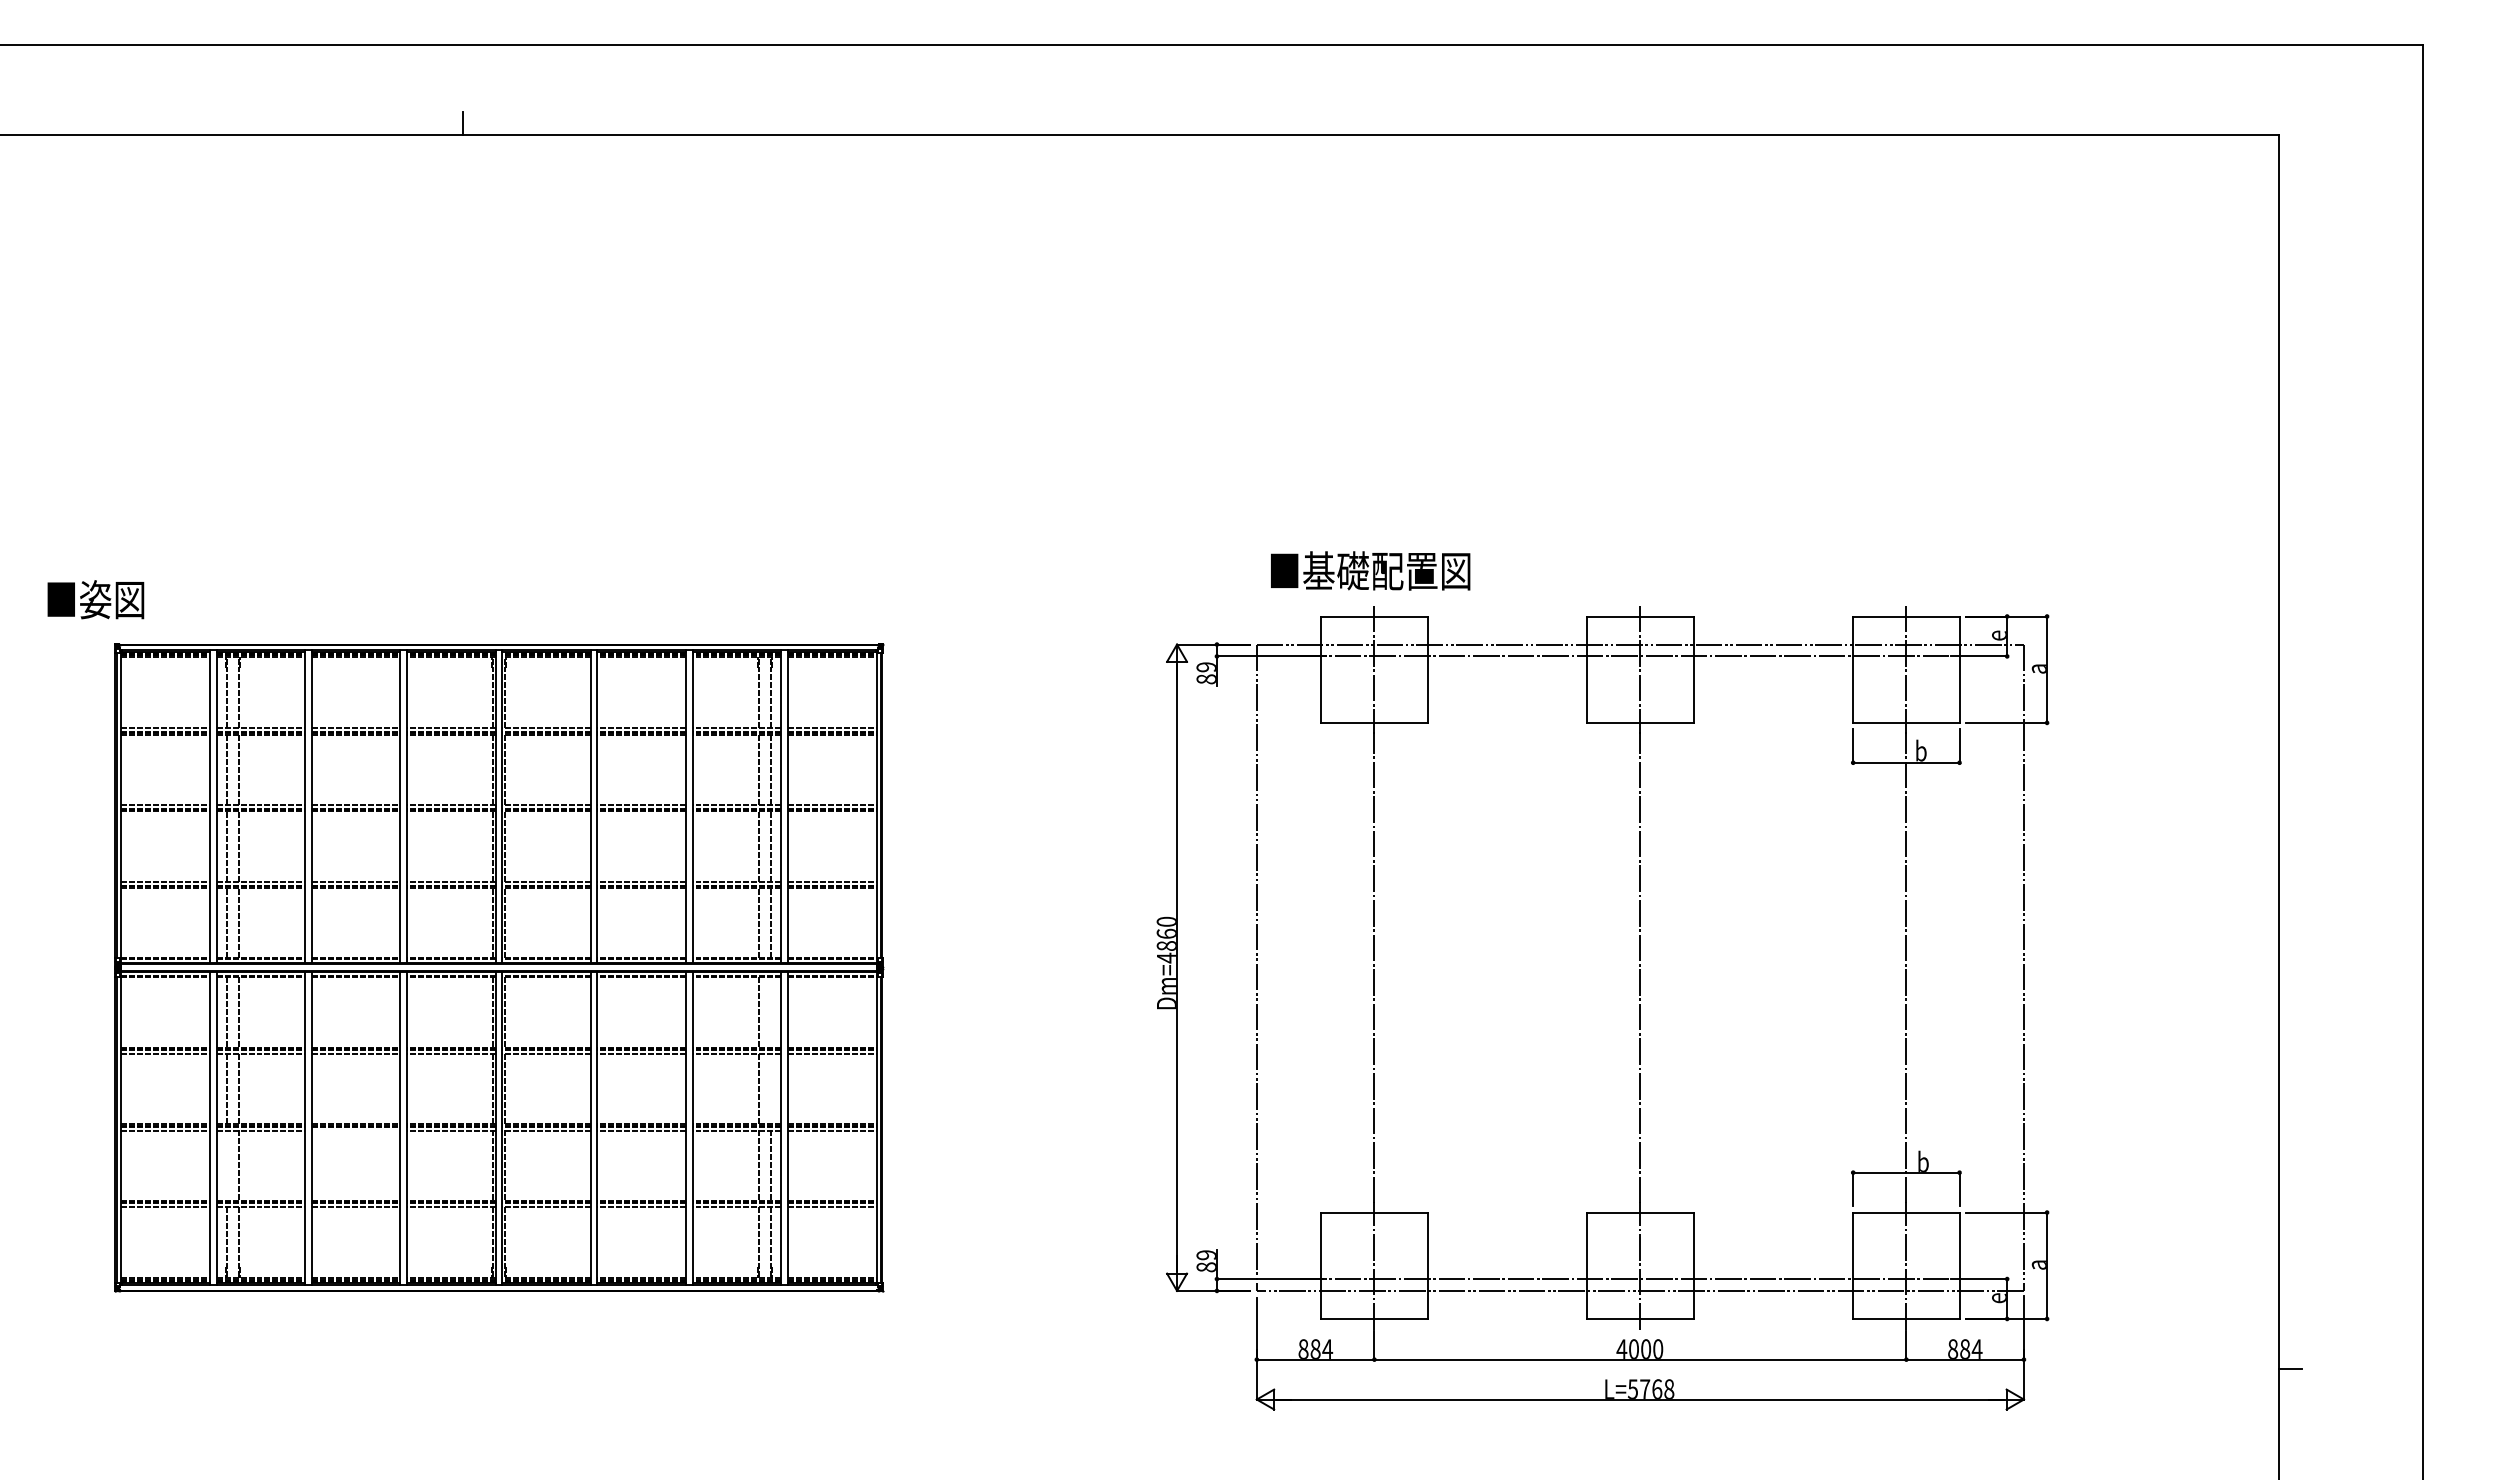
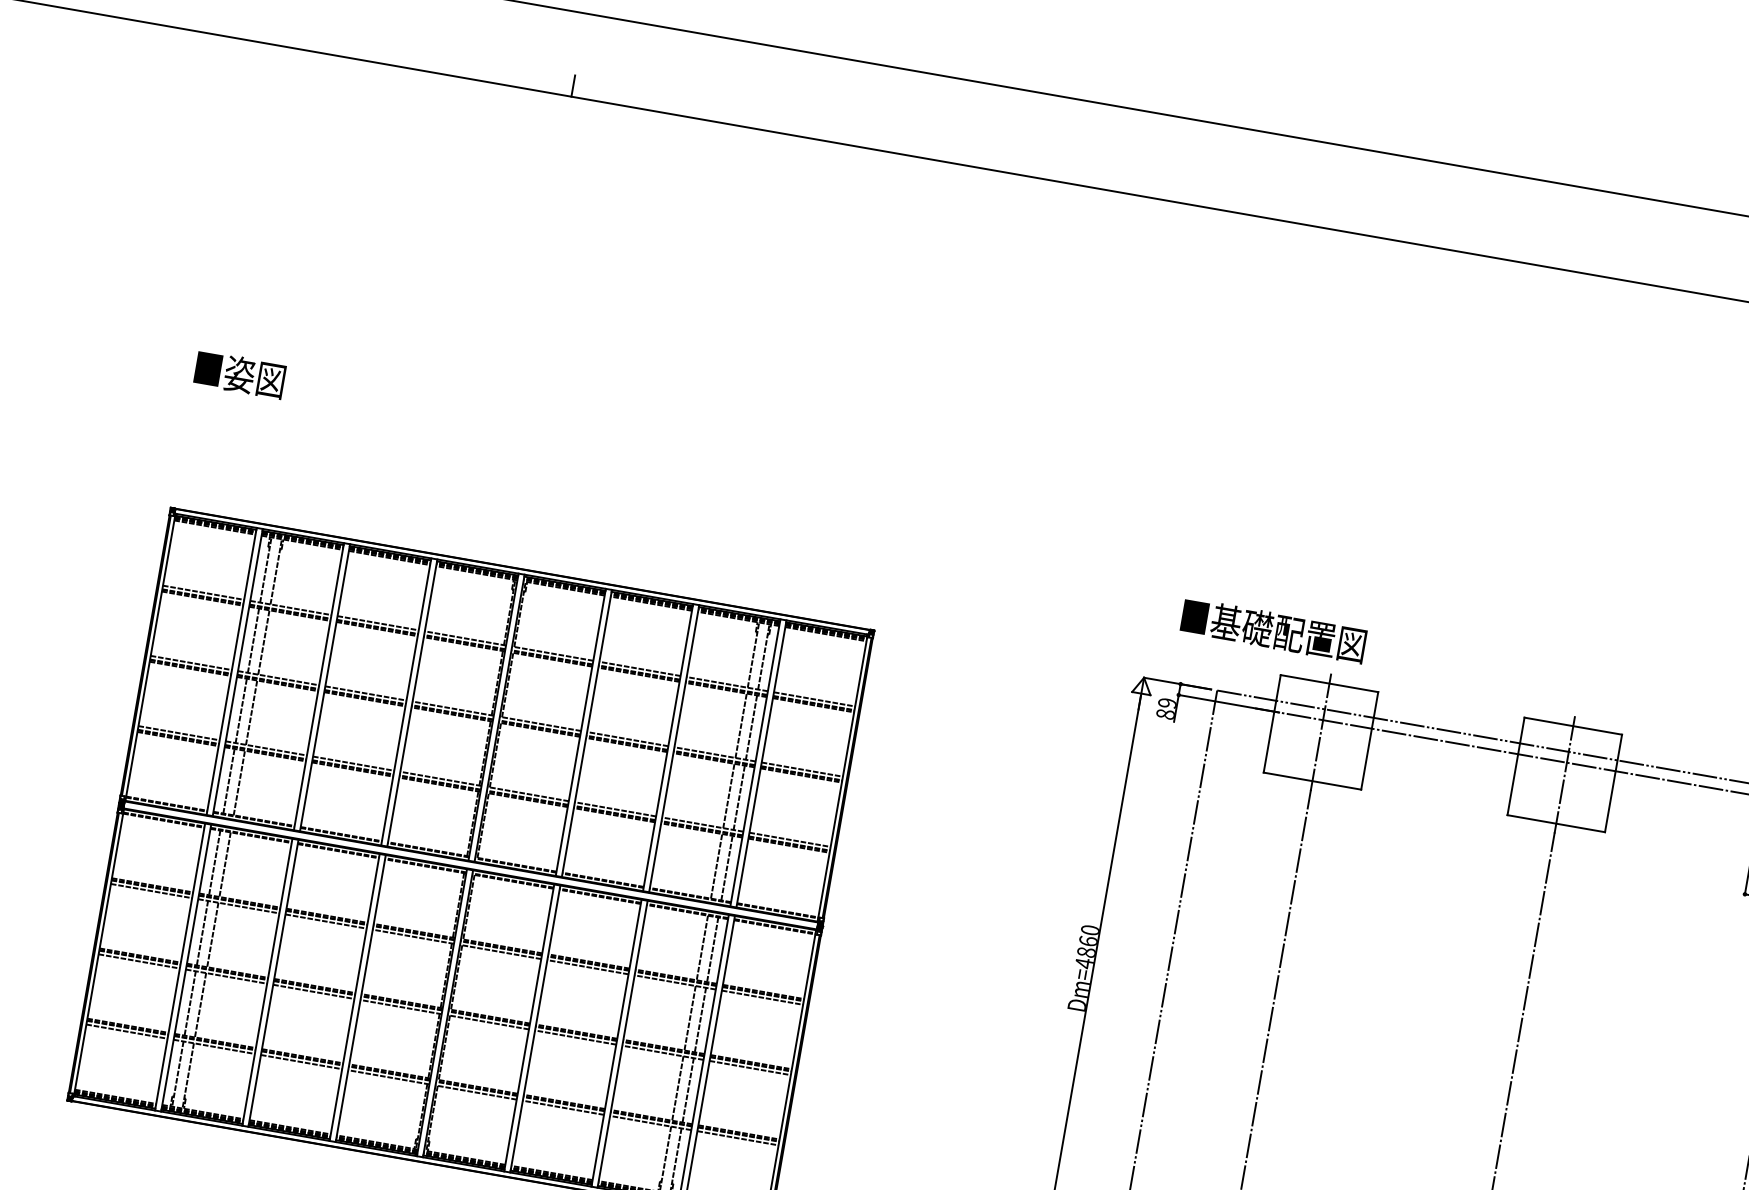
text: (1370, 570) -> (1273, 630), moved
text: (95, 599) -> (239, 374), moved
line: (770, 1012) -> (712, 949), added
line: (770, 1088) -> (700, 1019), added
line: (355, 1130) -> (313, 991), added
line: (227, 1165) -> (190, 1003), added

